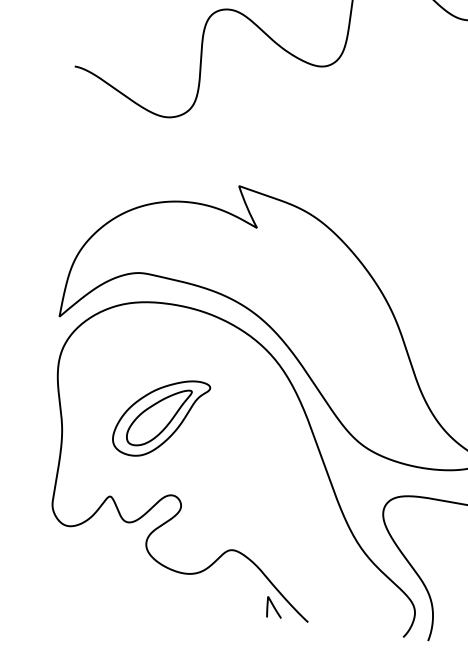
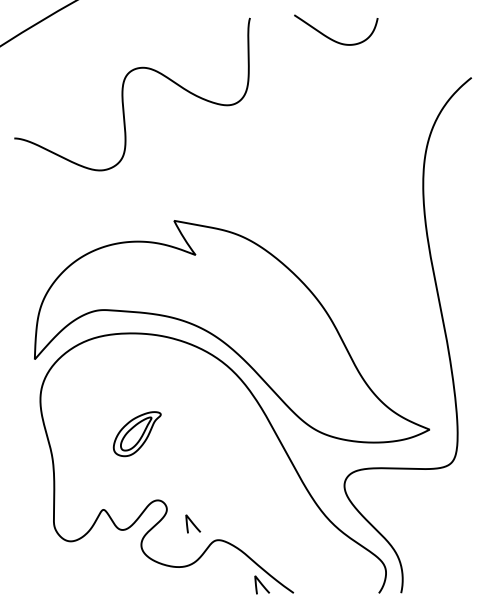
part: (161, 417) -> (137, 433), size x0.6
curve: (208, 527) -> (193, 523), added

